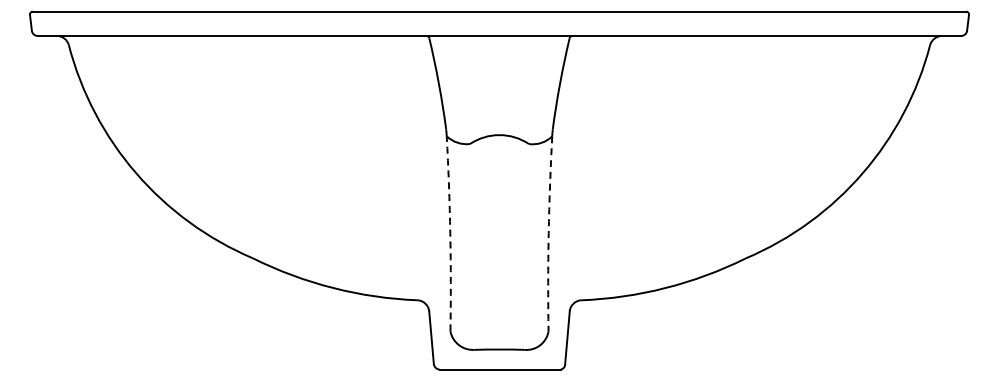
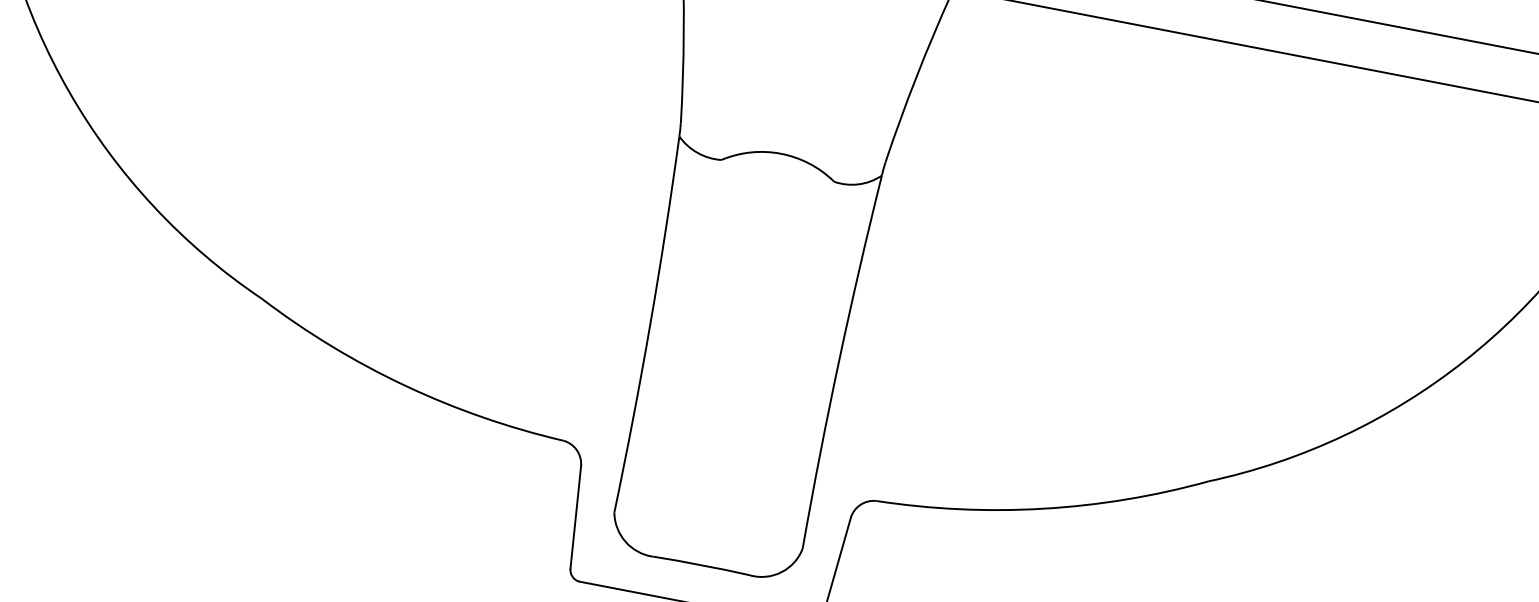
arc: (450, 233) -> (650, 324), dashed -> solid
arc: (548, 233) -> (838, 360), dashed -> solid

